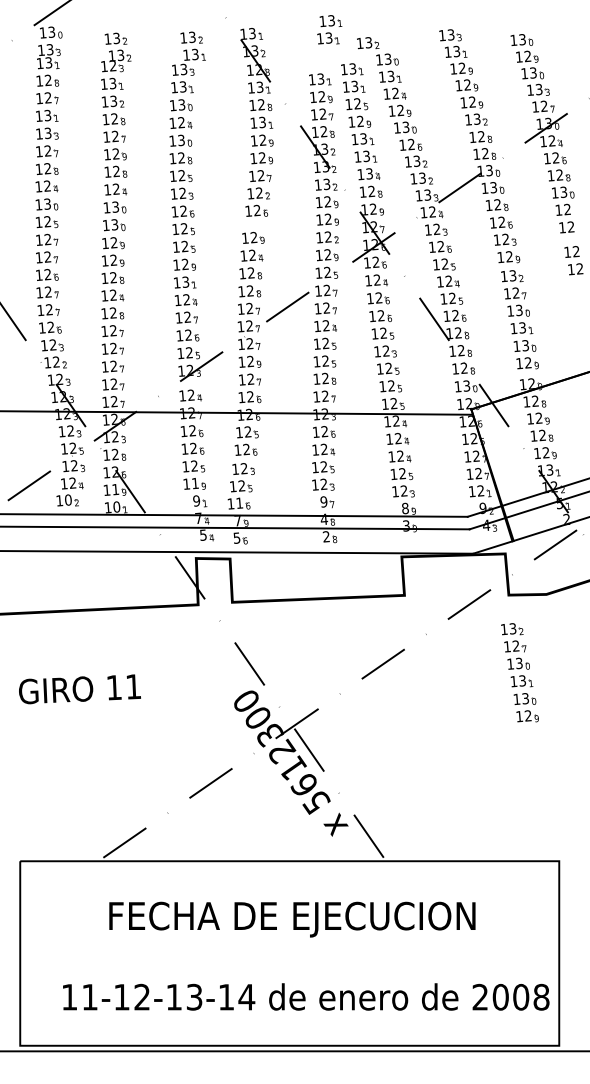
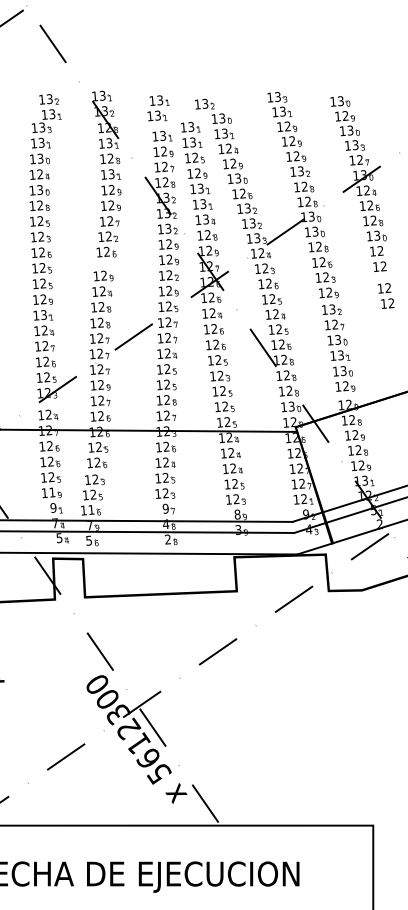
part: (329, 29) -> (158, 108), moved
part: (519, 672) -> (338, 659), removed

